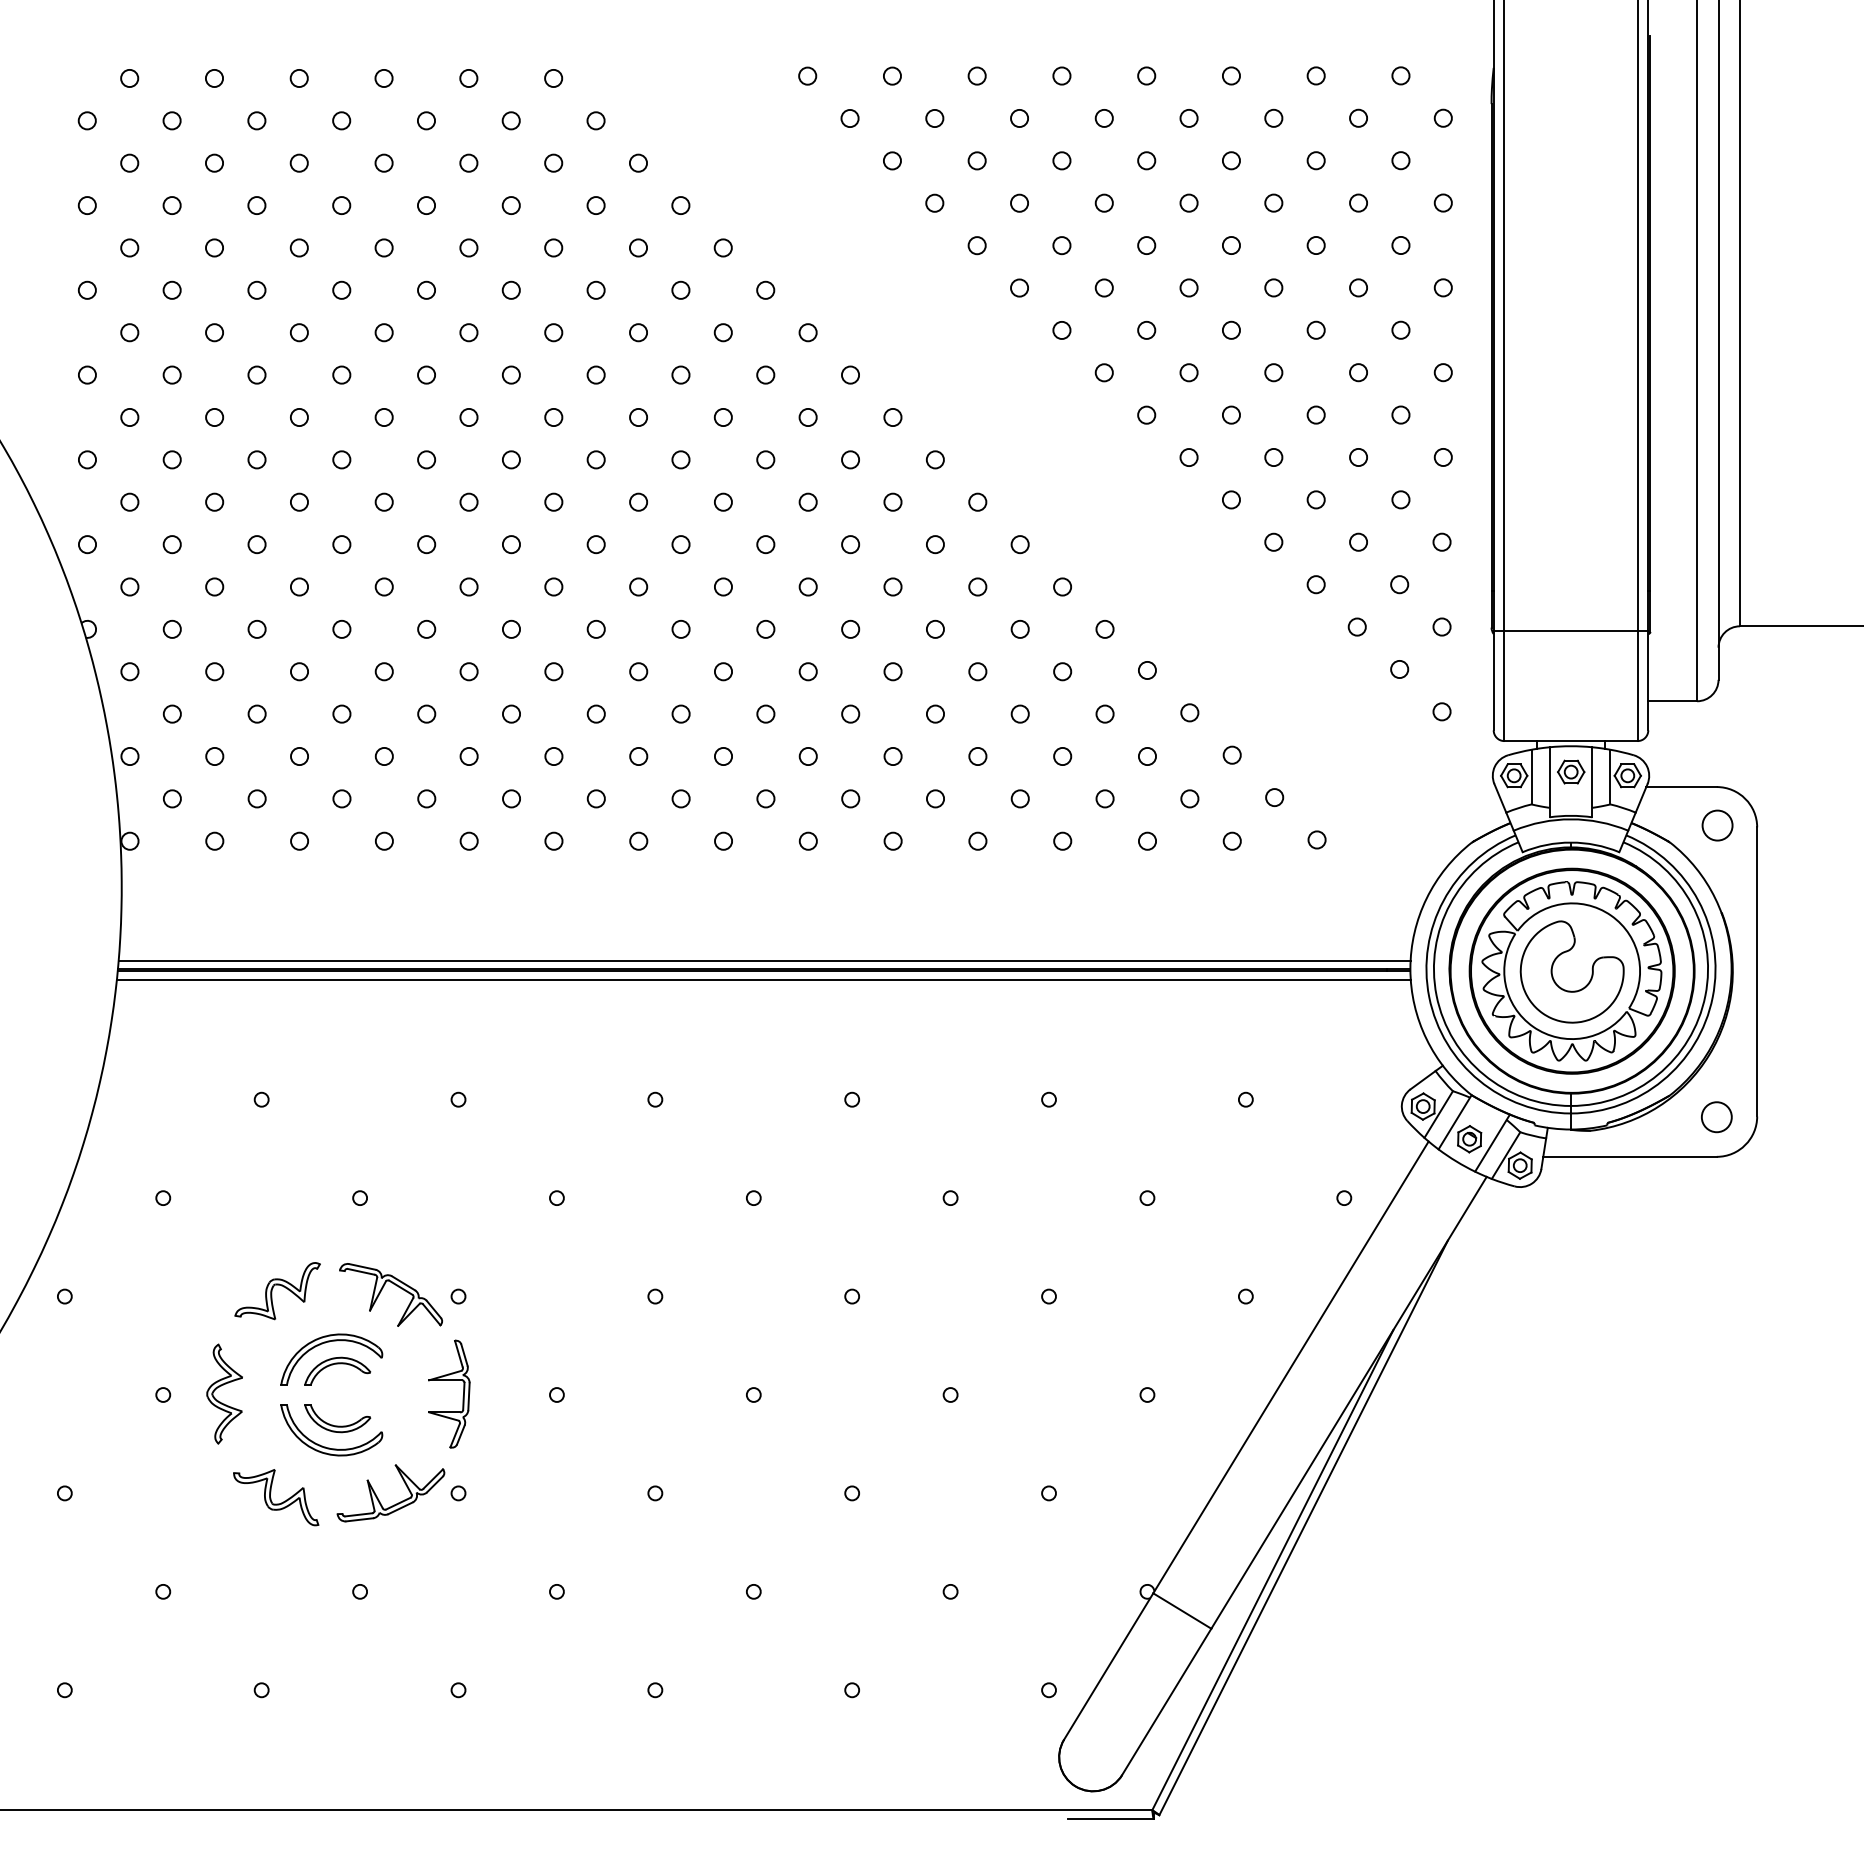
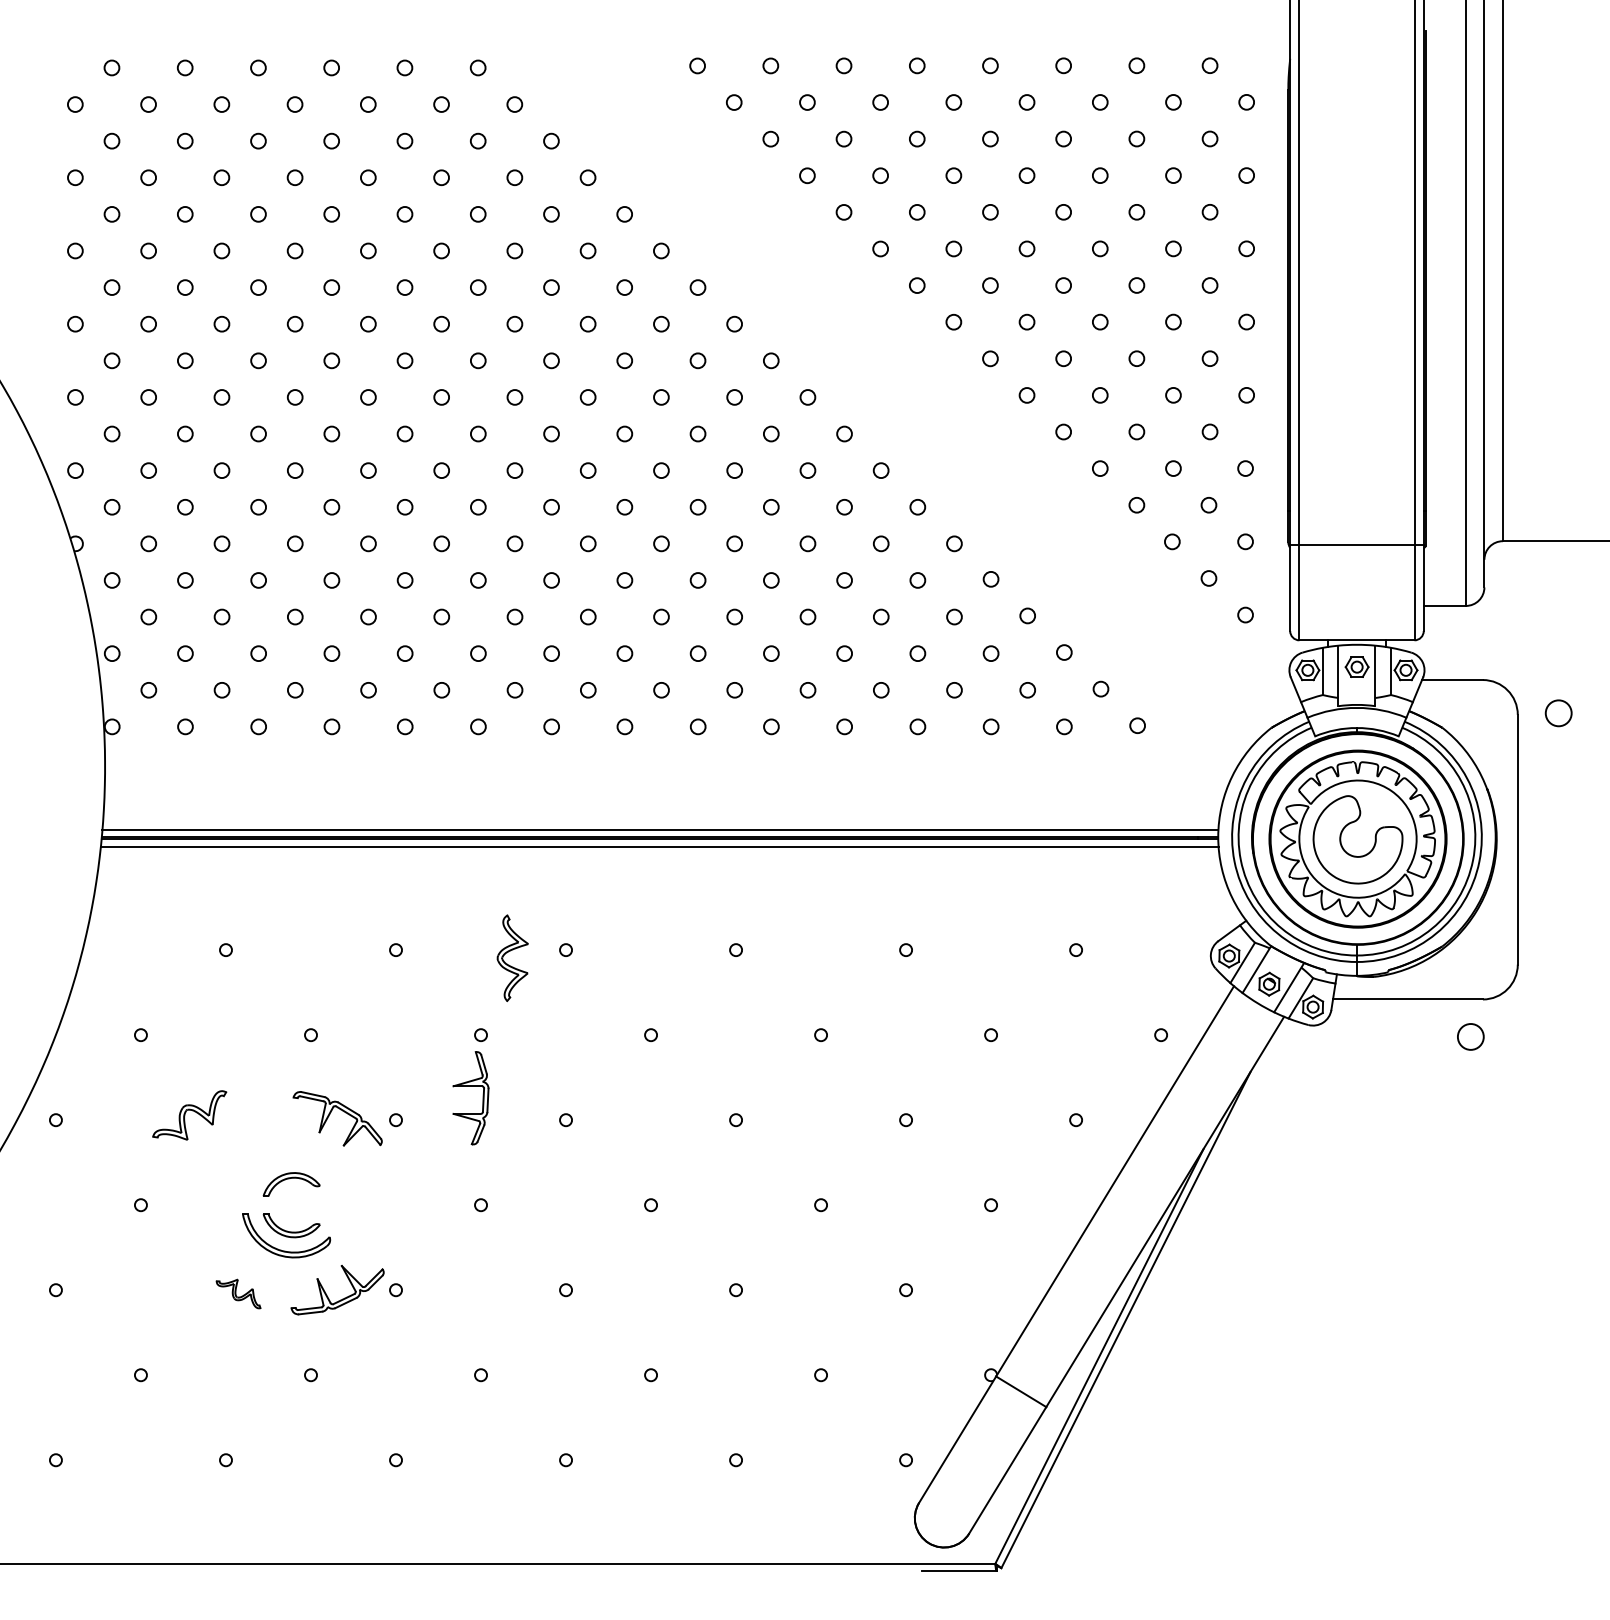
circle: (1717, 825) -> (1558, 713), moved
circle: (1716, 1117) -> (1470, 1037), moved
part: (277, 1291) -> (189, 1115), moved
part: (325, 1343) -> (281, 1160), removed
part: (449, 1380) -> (471, 1086), moved
part: (221, 1386) -> (510, 951), moved
part: (276, 1497) -> (238, 1293), size x0.6

